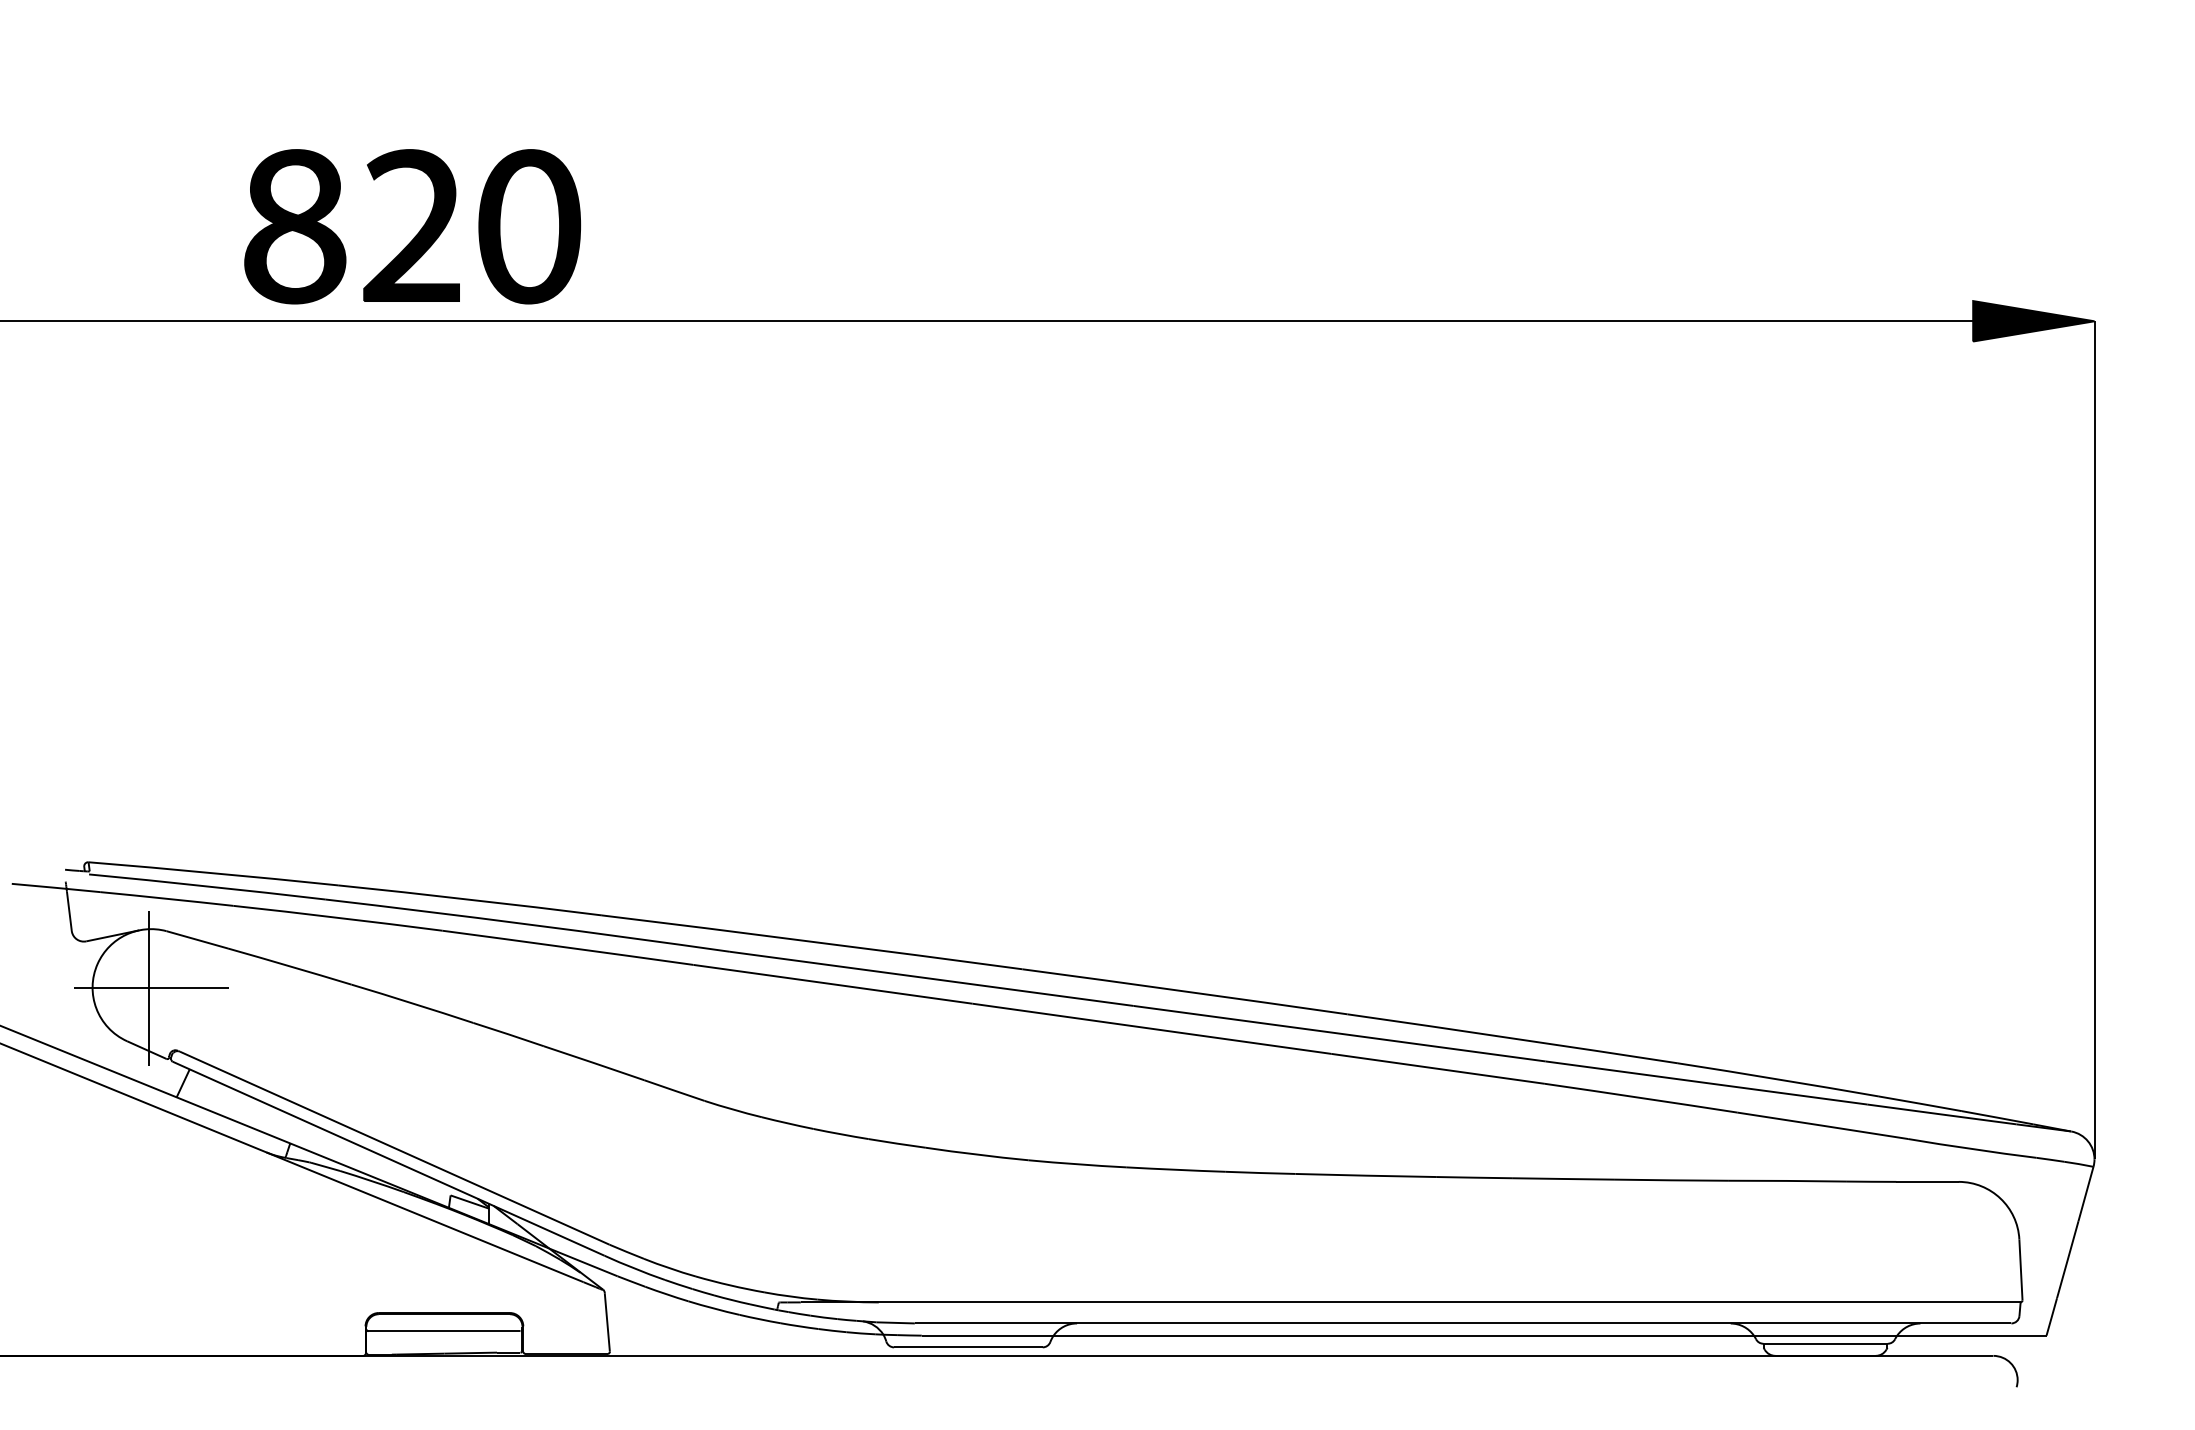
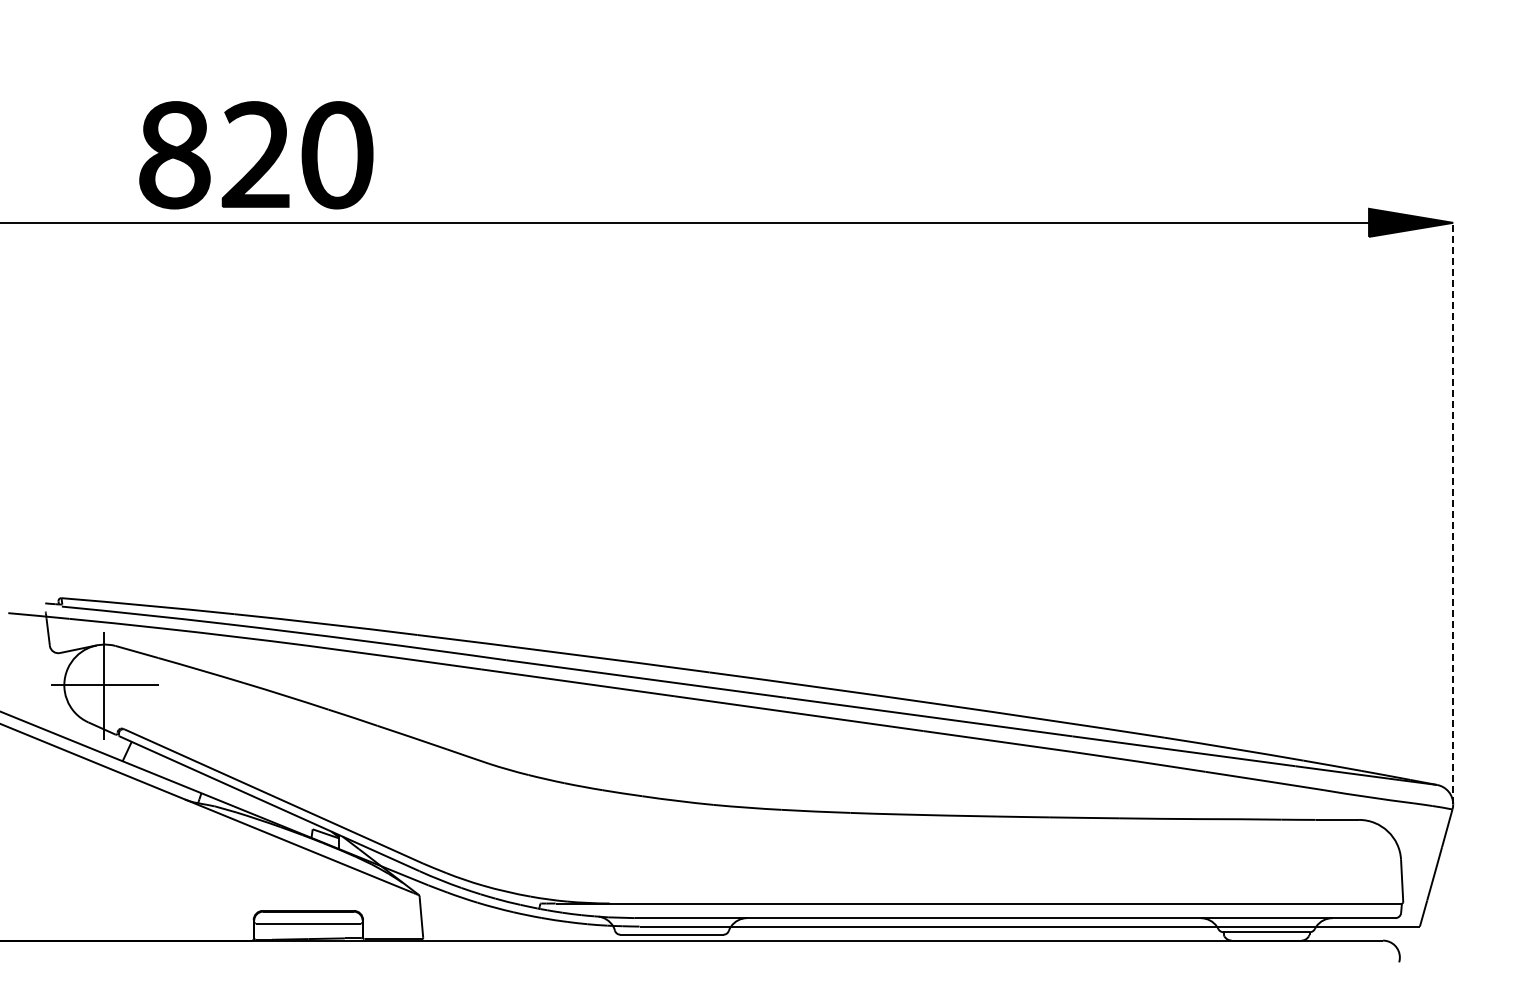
part: (412, 227) -> (256, 155), moved
line: (2094, 740) -> (1453, 513), solid -> dashed

